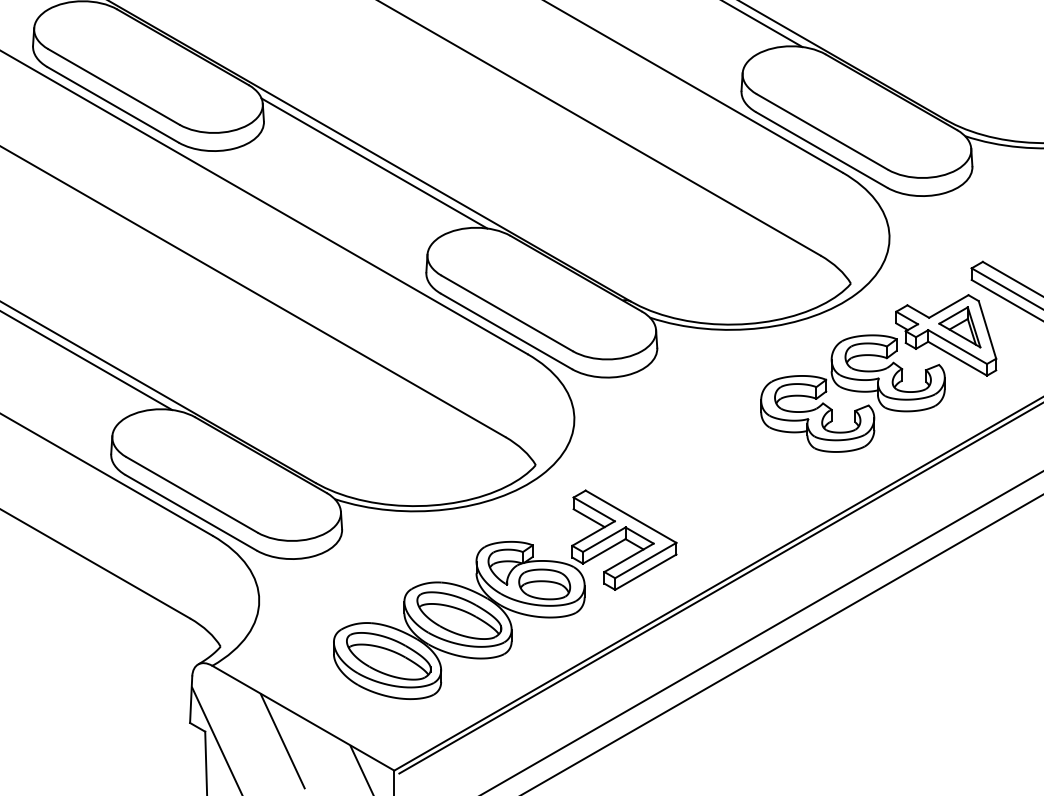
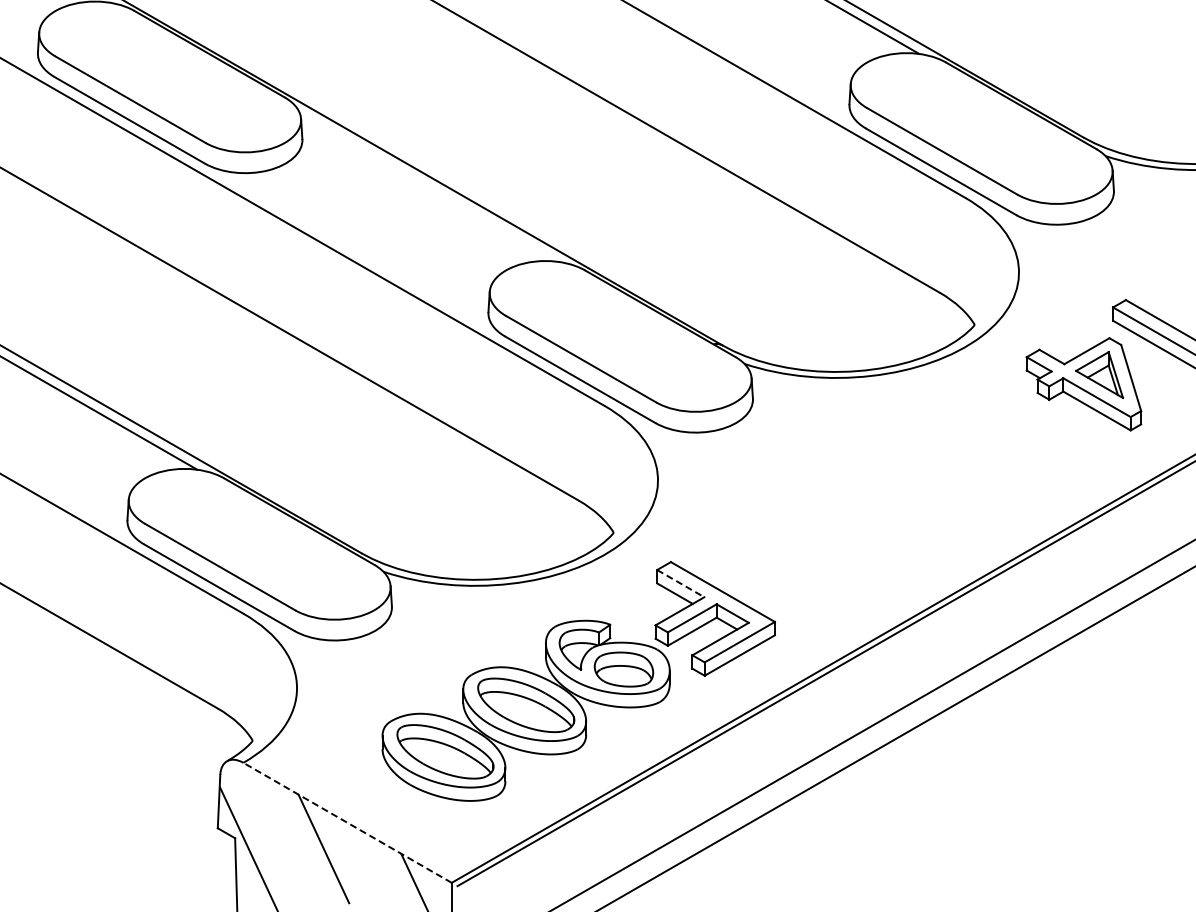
line: (374, 162) -> (428, 186), removed
part: (853, 393) -> (977, 450), removed
line: (594, 509) -> (681, 583), solid -> dashed
line: (303, 717) -> (347, 822), solid -> dashed

